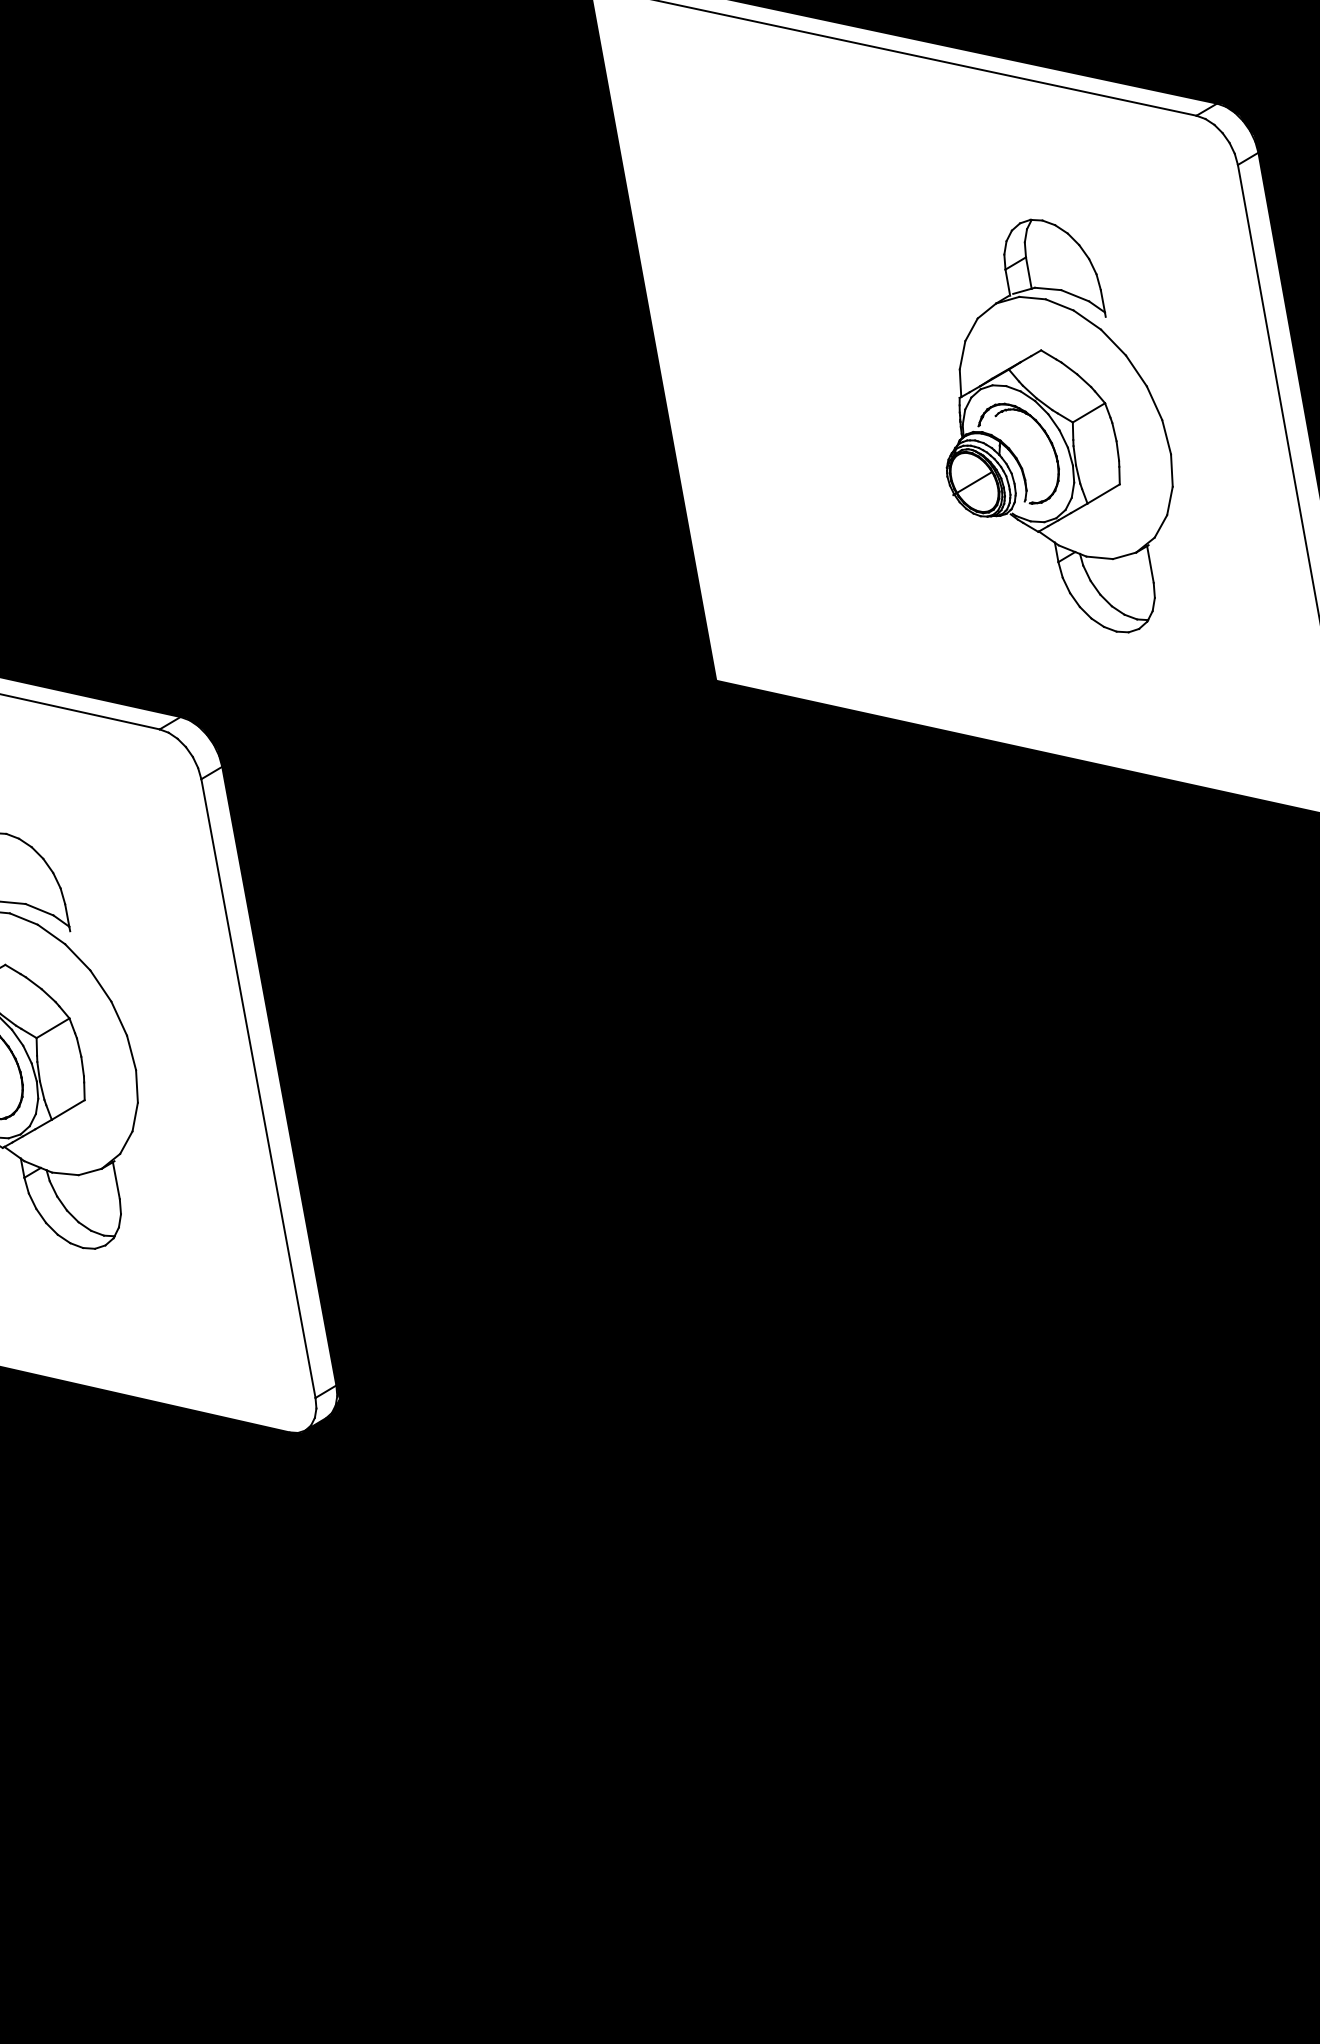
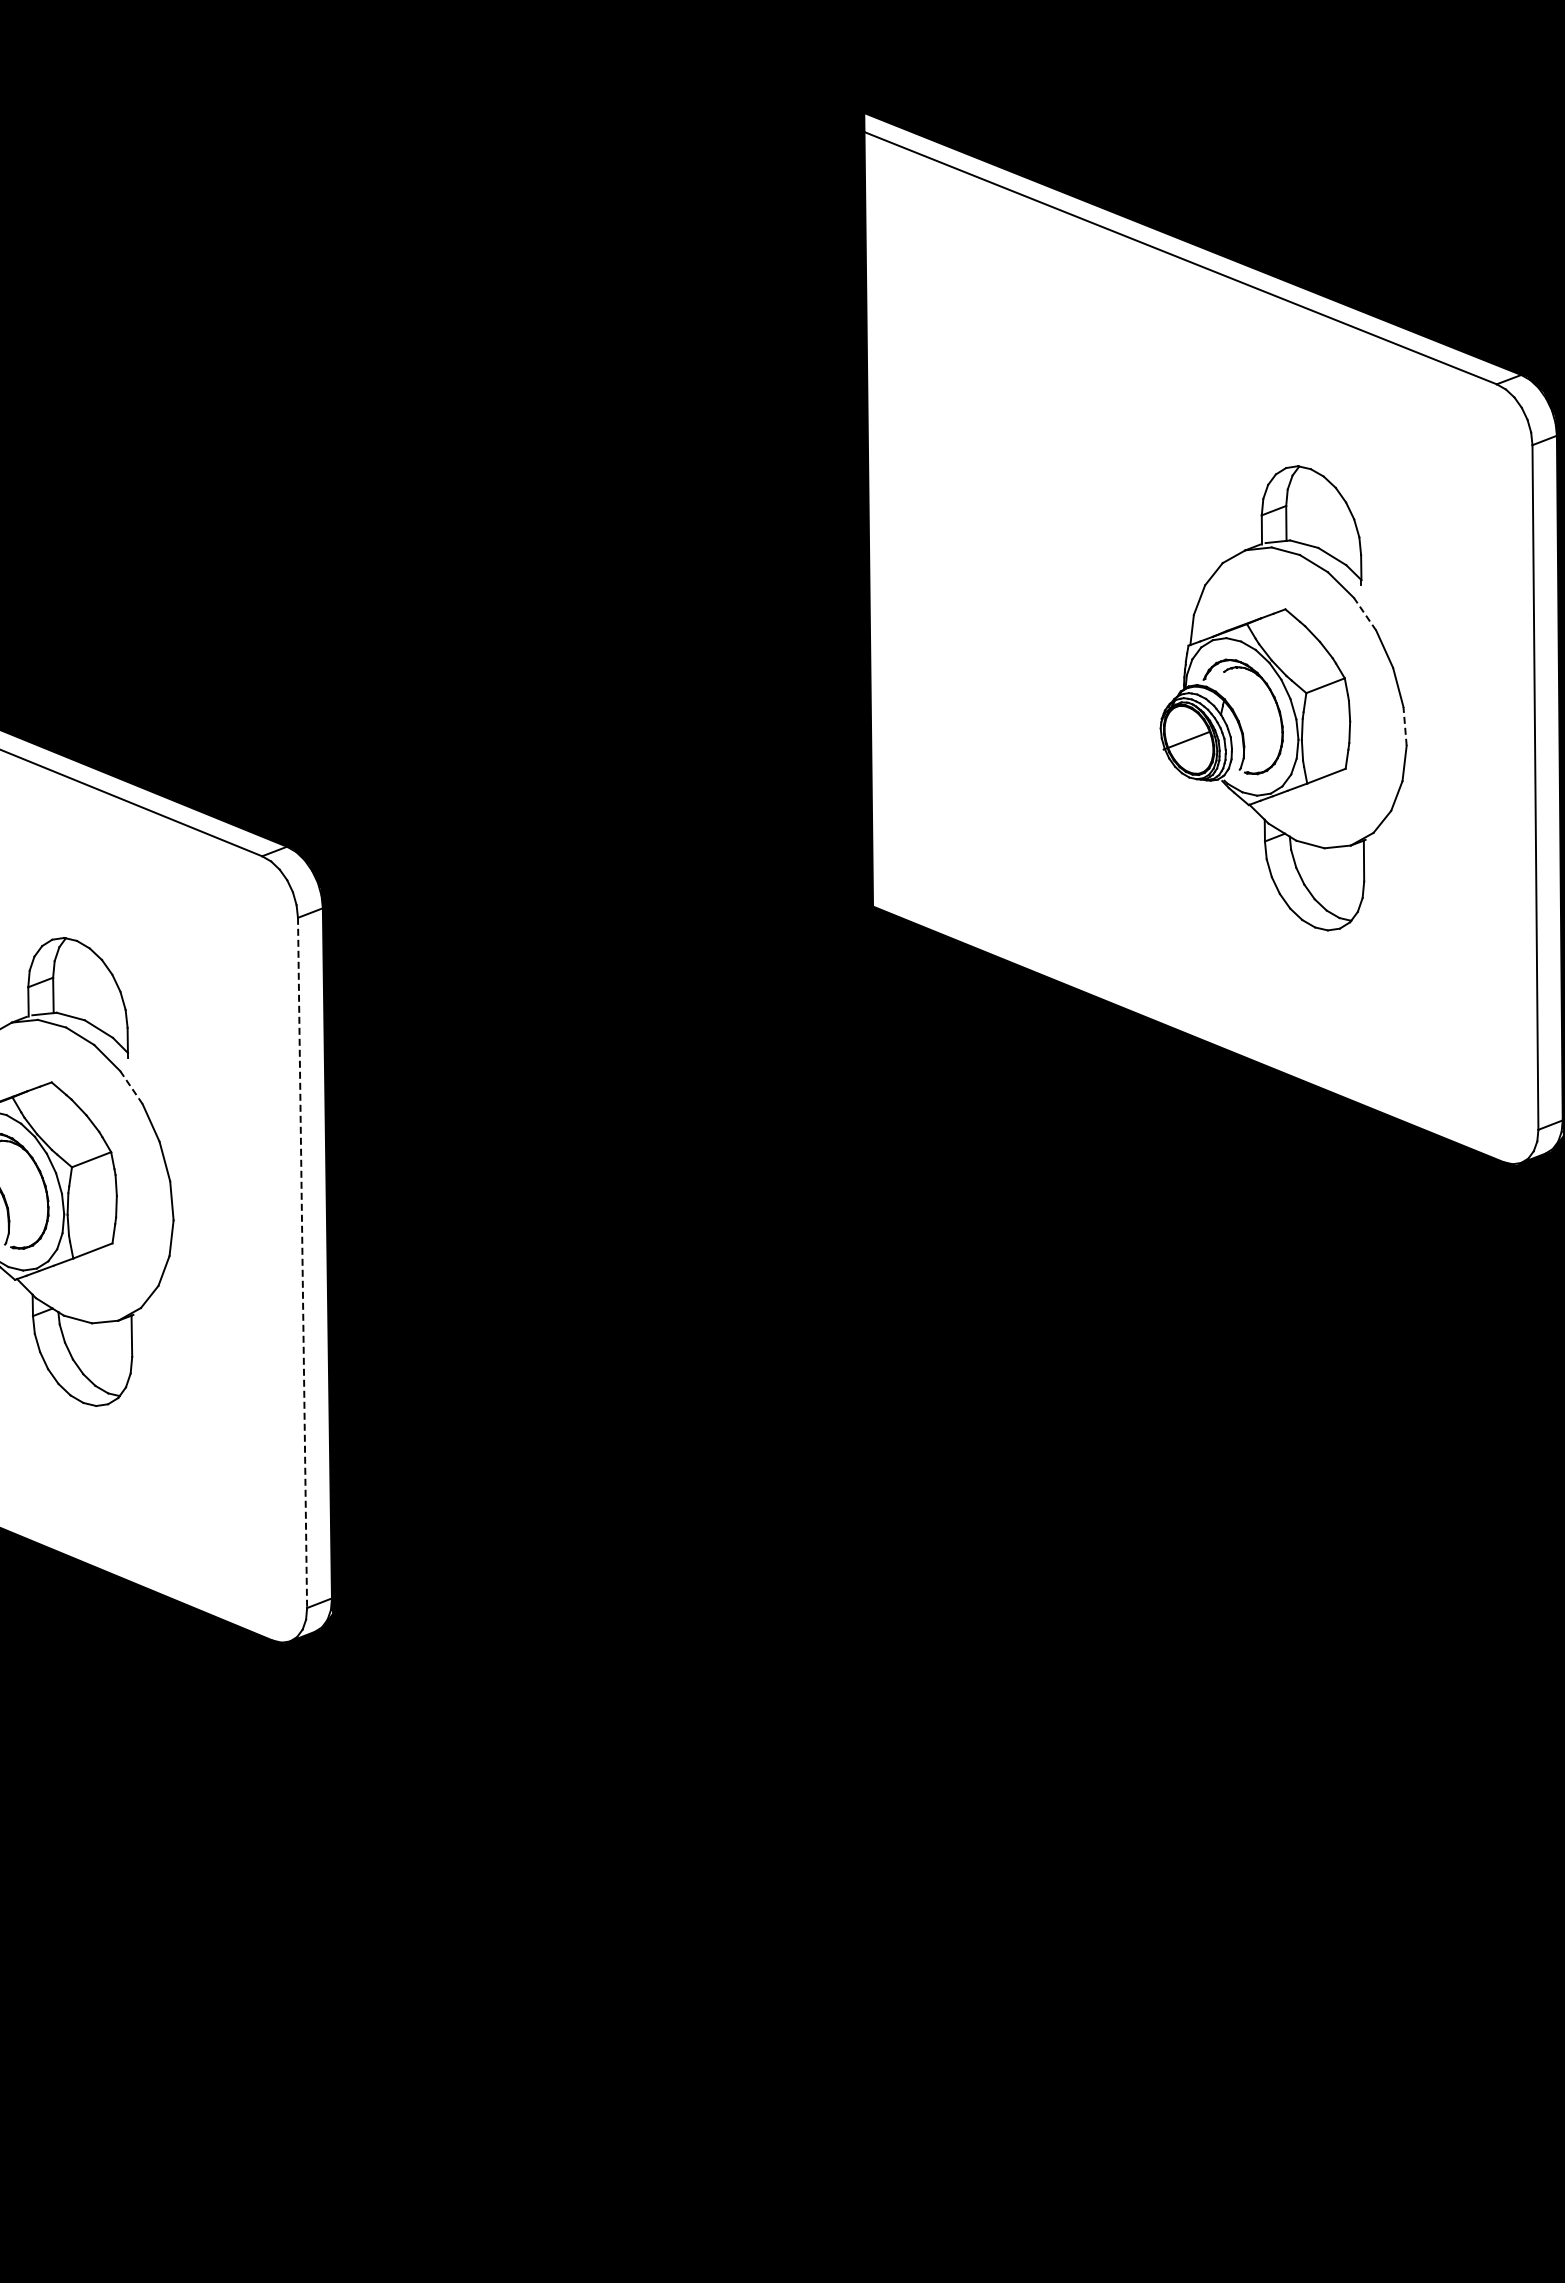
line: (1113, 342) -> (1365, 614), solid -> dashed
line: (1166, 436) -> (1405, 725), solid -> dashed
line: (77, 957) -> (131, 1087), solid -> dashed
line: (258, 1089) -> (302, 1263), solid -> dashed

